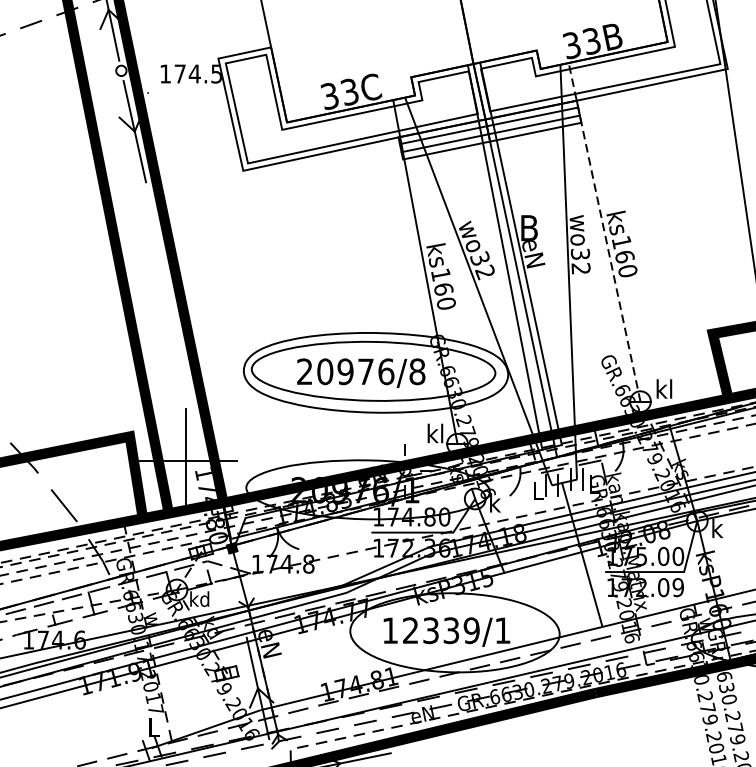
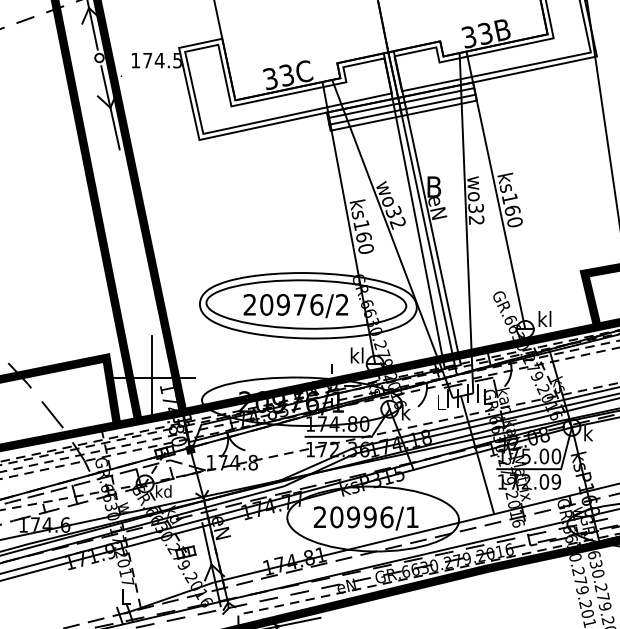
line: (604, 232) -> (495, 190), dashed -> solid
text: (416, 371) -> (341, 304), 20976/8 -> 20976/2
text: (431, 630) -> (353, 517), 12339/1 -> 20996/1

